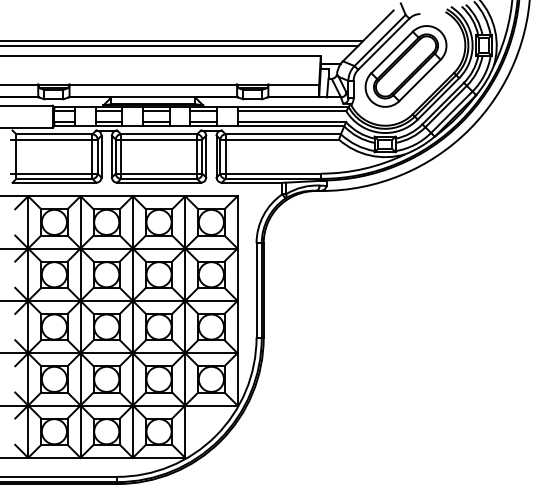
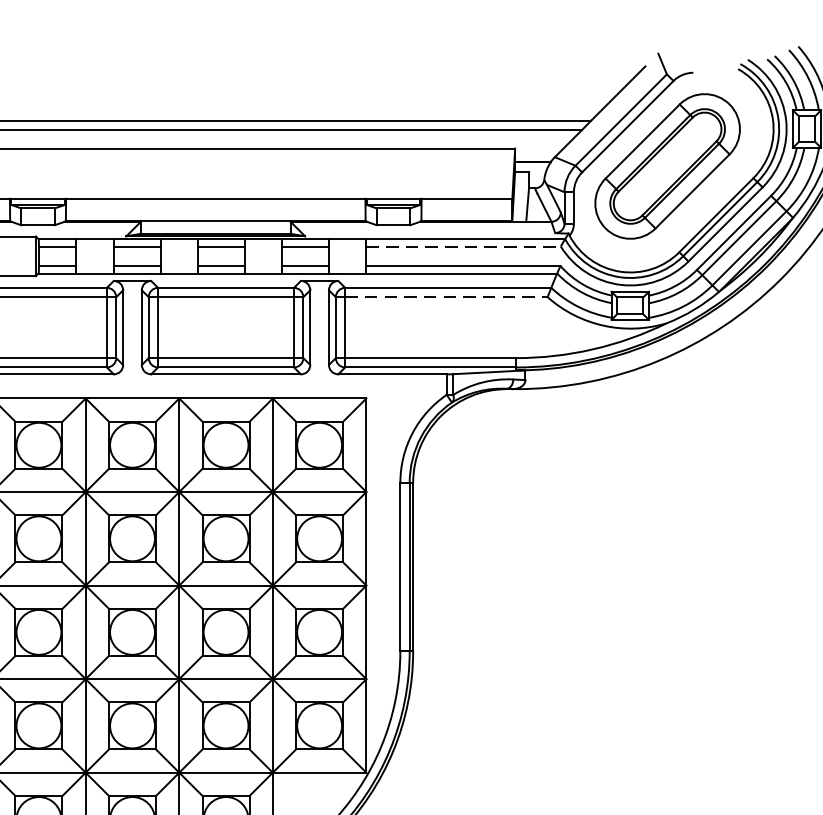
line: (292, 111) -> (464, 246), solid -> dashed
line: (282, 139) -> (446, 297), solid -> dashed

